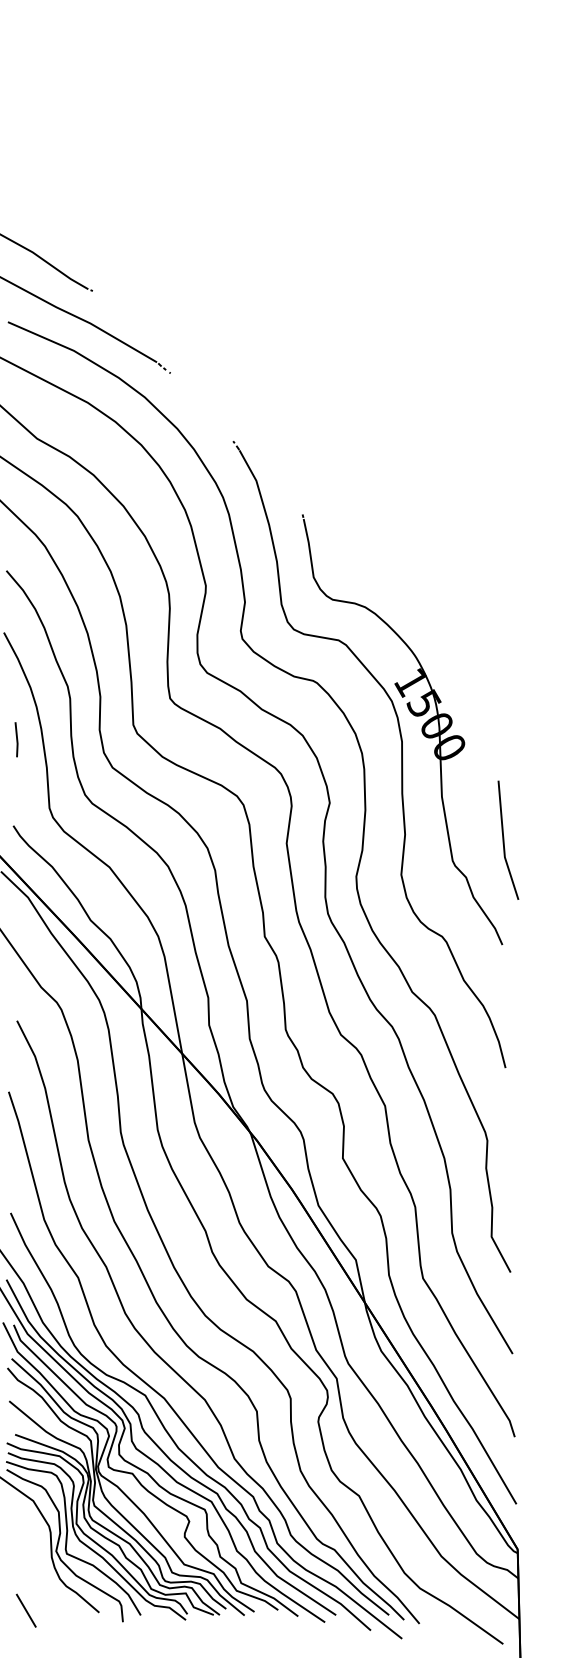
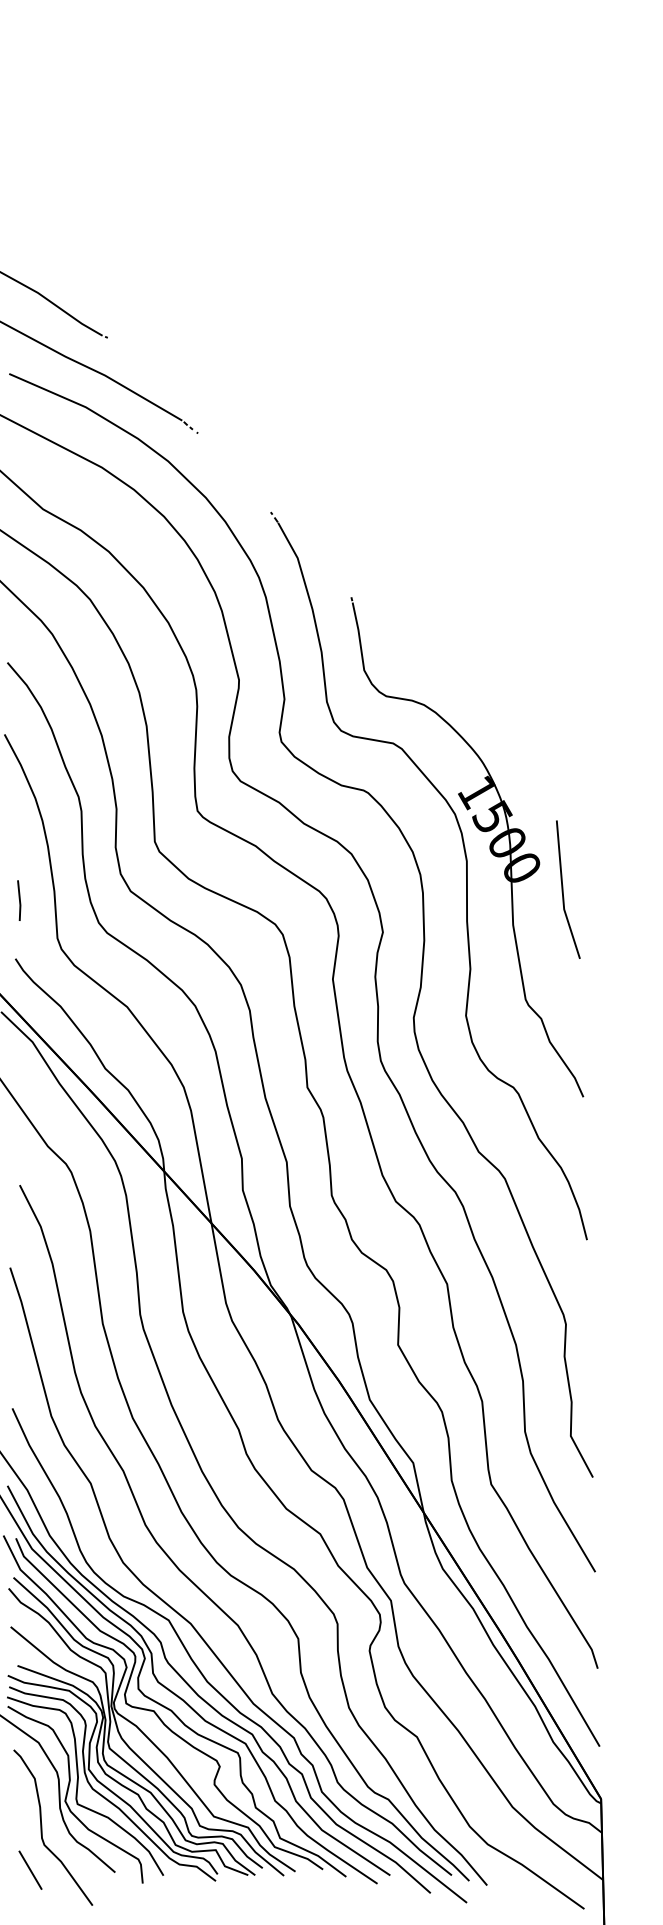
line: (16, 739) -> (19, 900), moved
line: (504, 839) -> (563, 888), moved
curve: (36, 1573) -> (42, 1827), added

